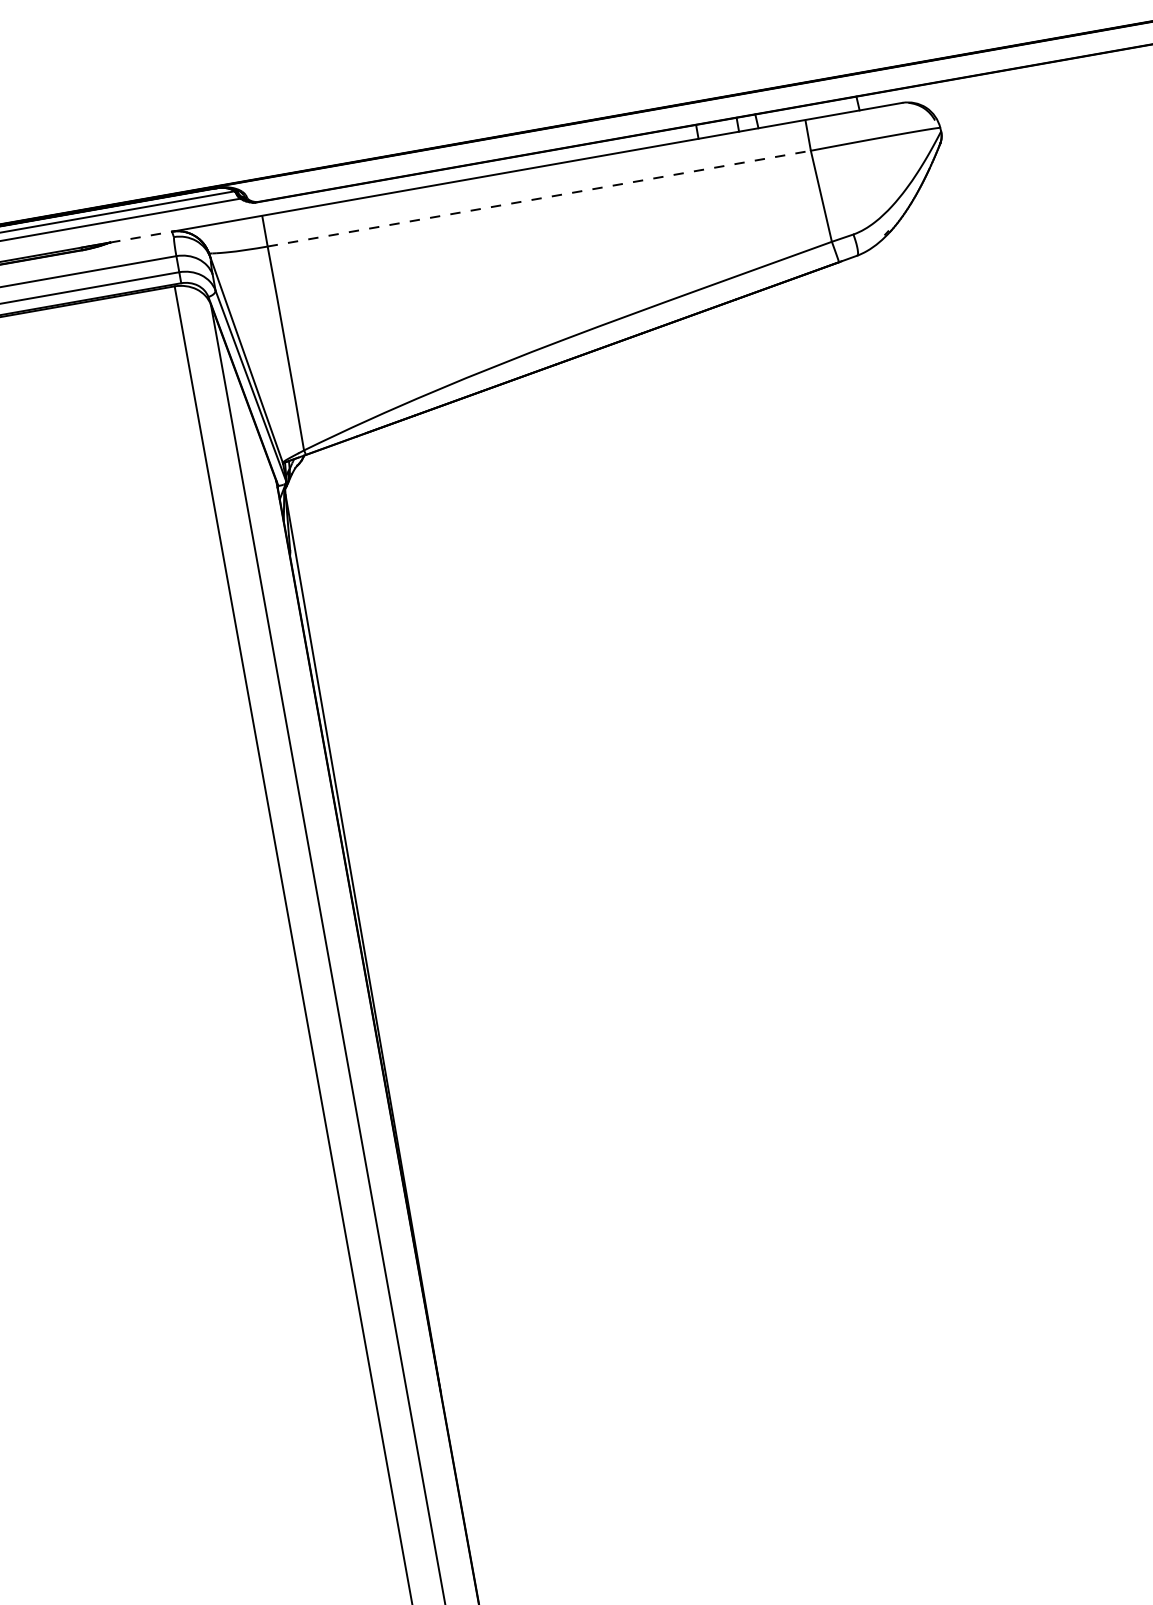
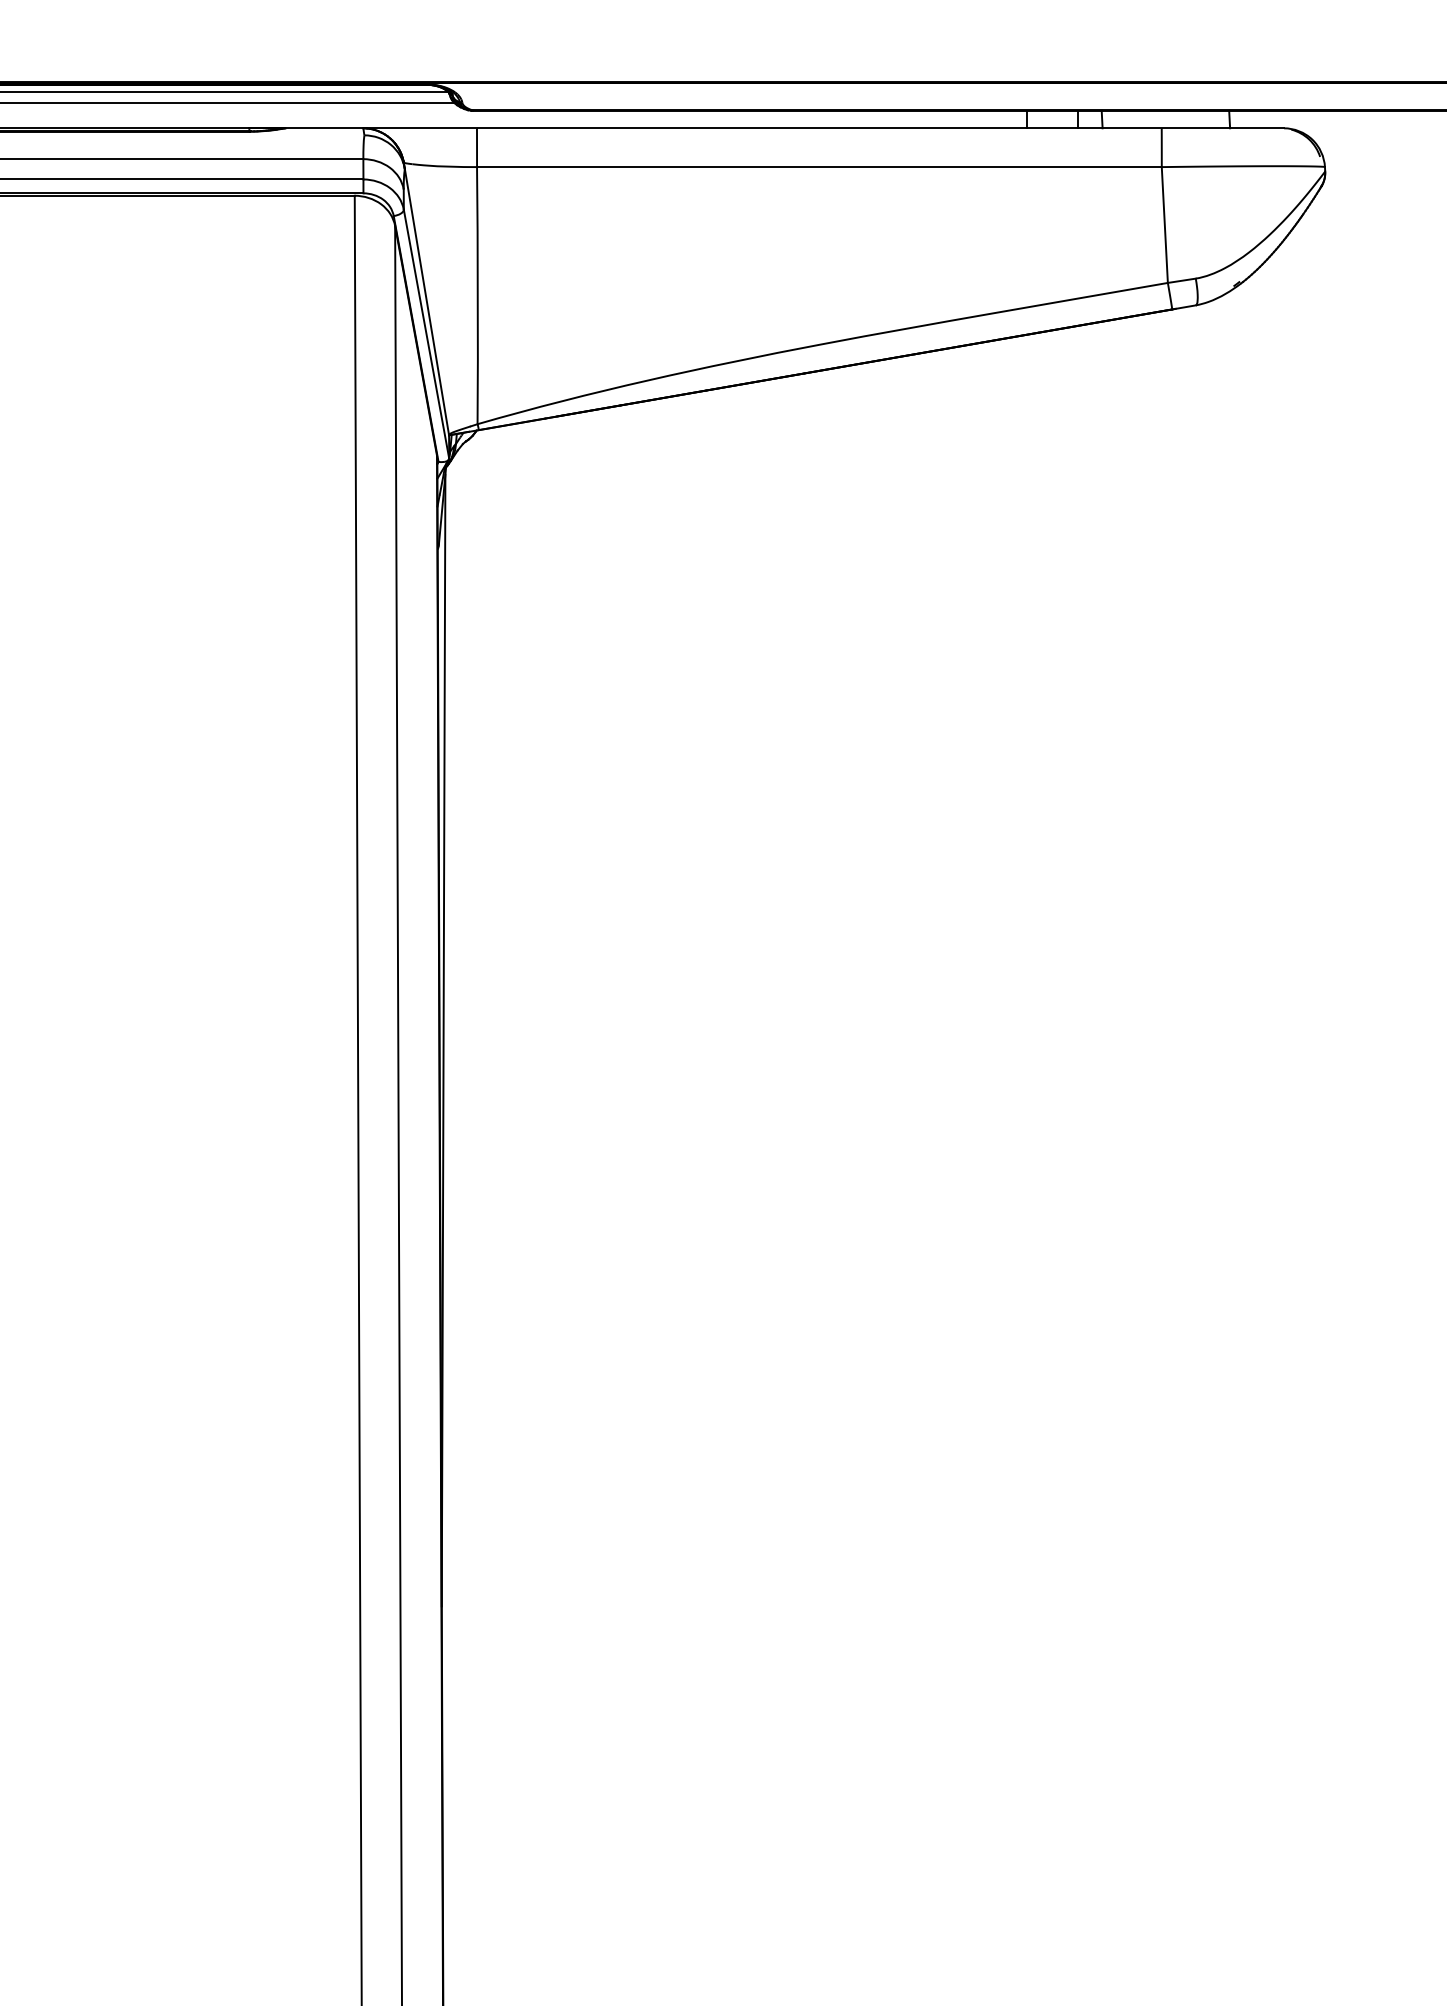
line: (539, 198) -> (819, 167), dashed -> solid
line: (141, 237) -> (324, 128), dashed -> solid

